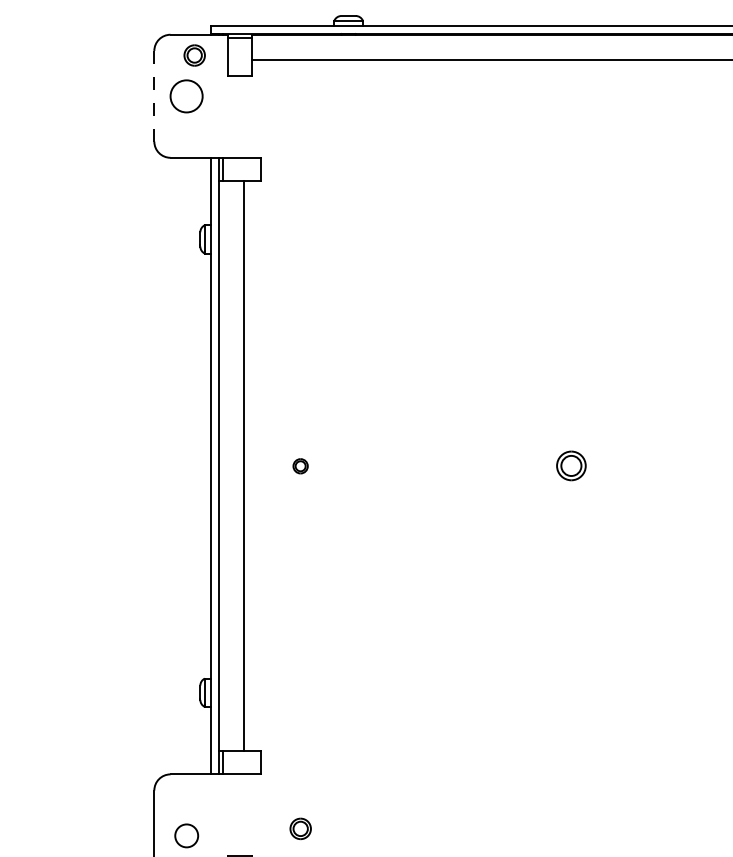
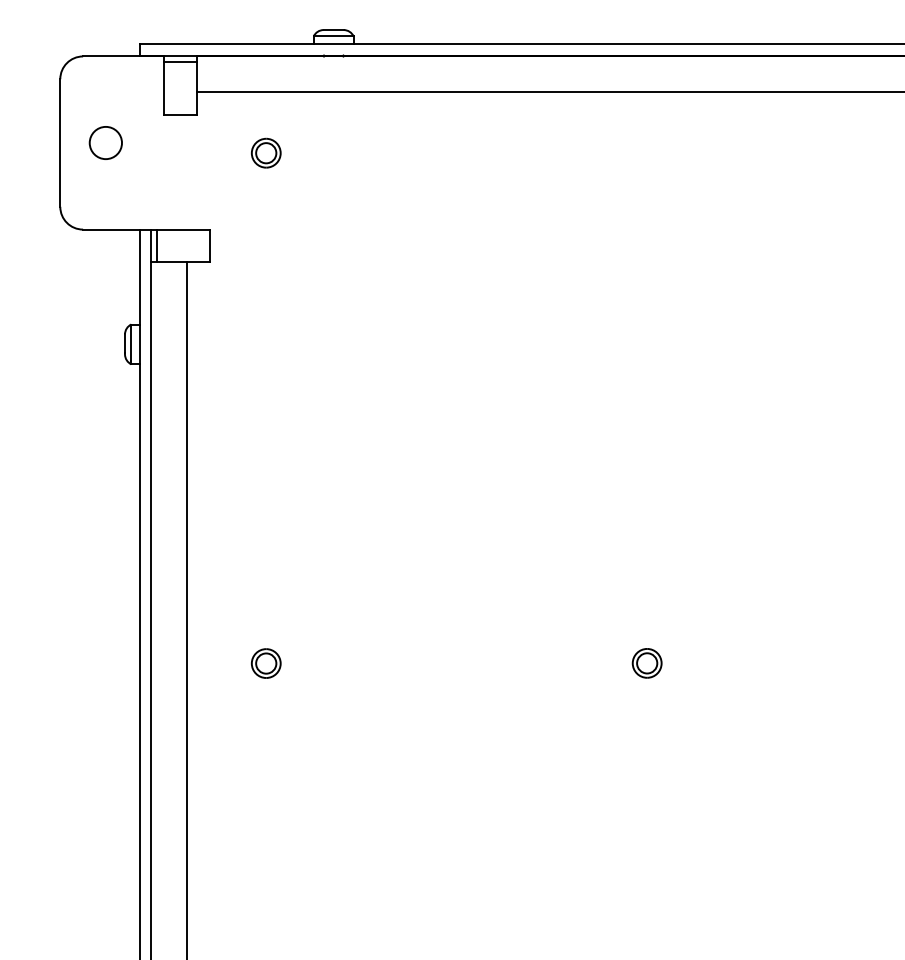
part: (194, 55) -> (265, 153), moved
line: (154, 95) -> (60, 141), dashed -> solid
circle: (186, 95) -> (105, 141), size x0.71
part: (300, 466) -> (265, 663), size x1.43
part: (571, 466) -> (647, 663), size x0.71

